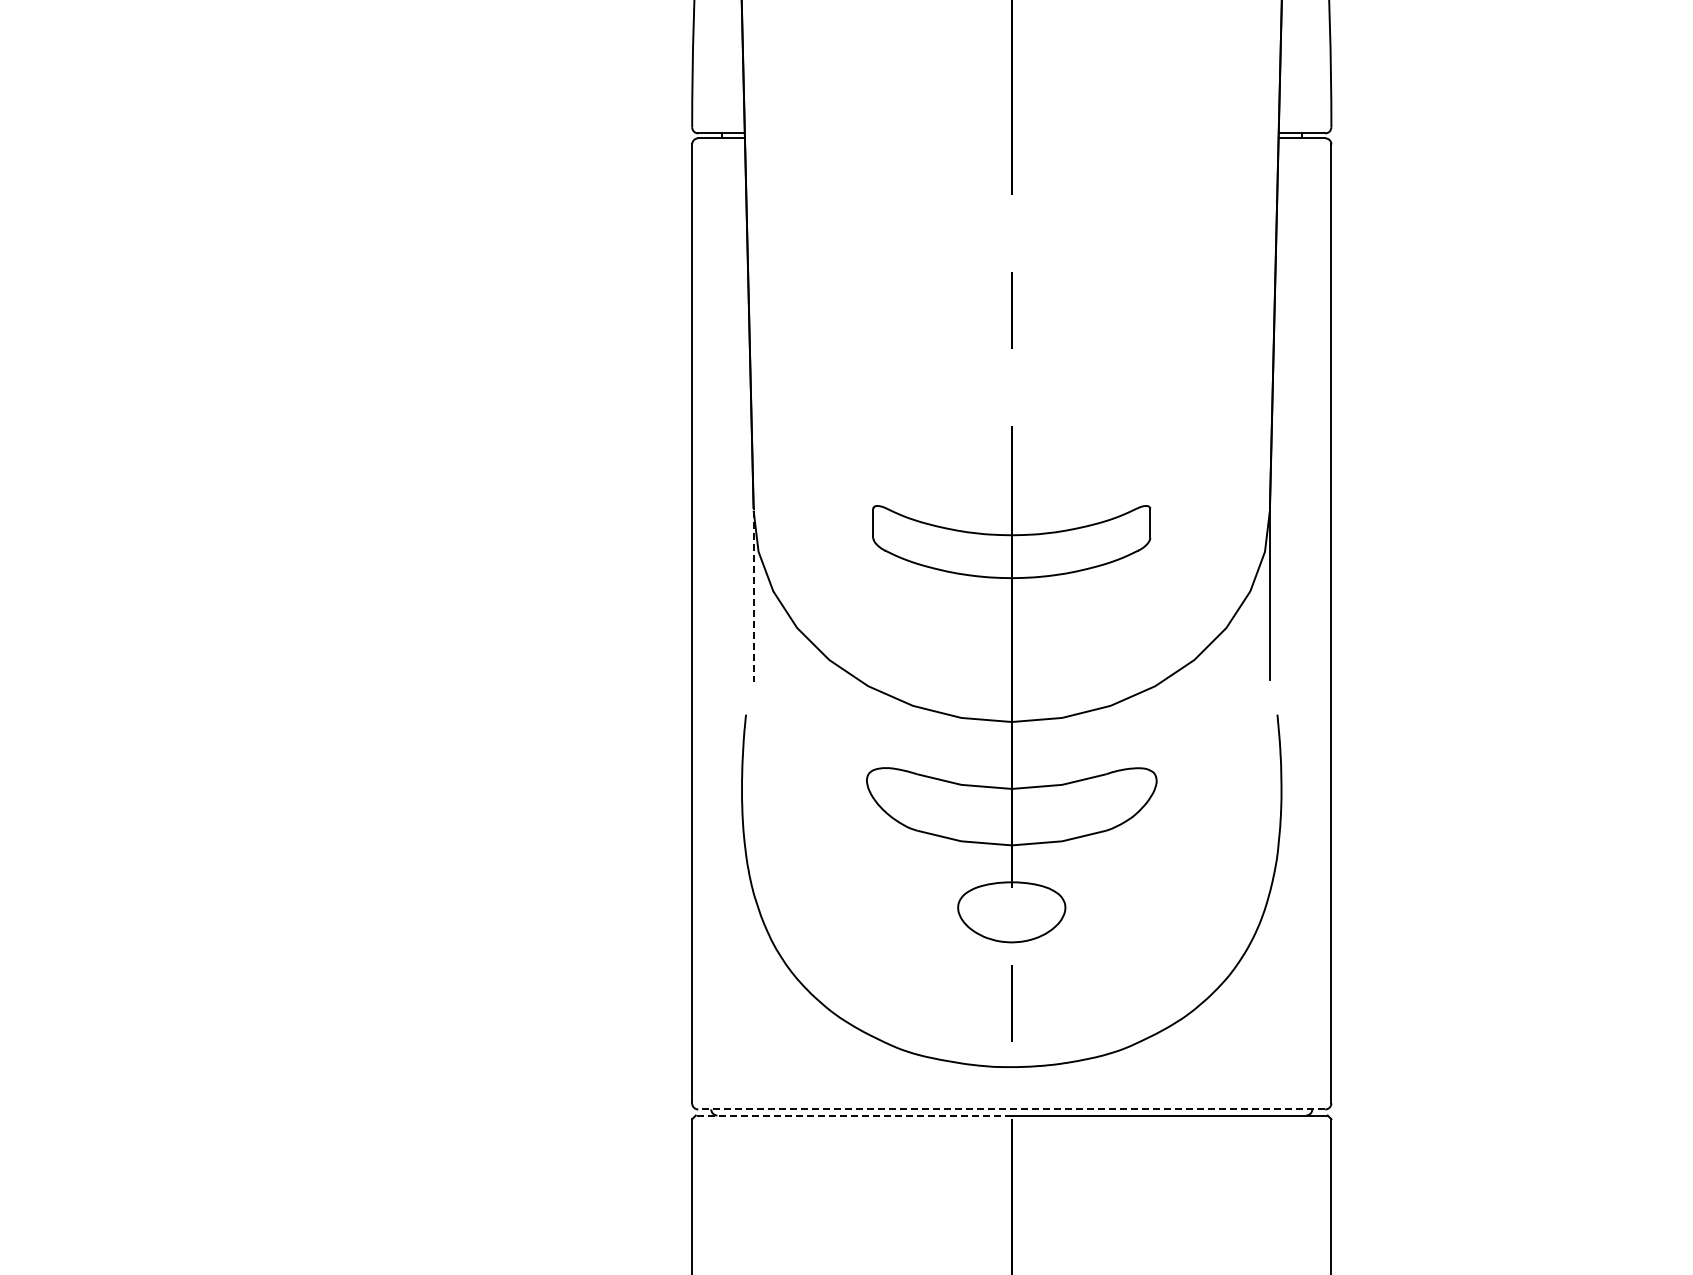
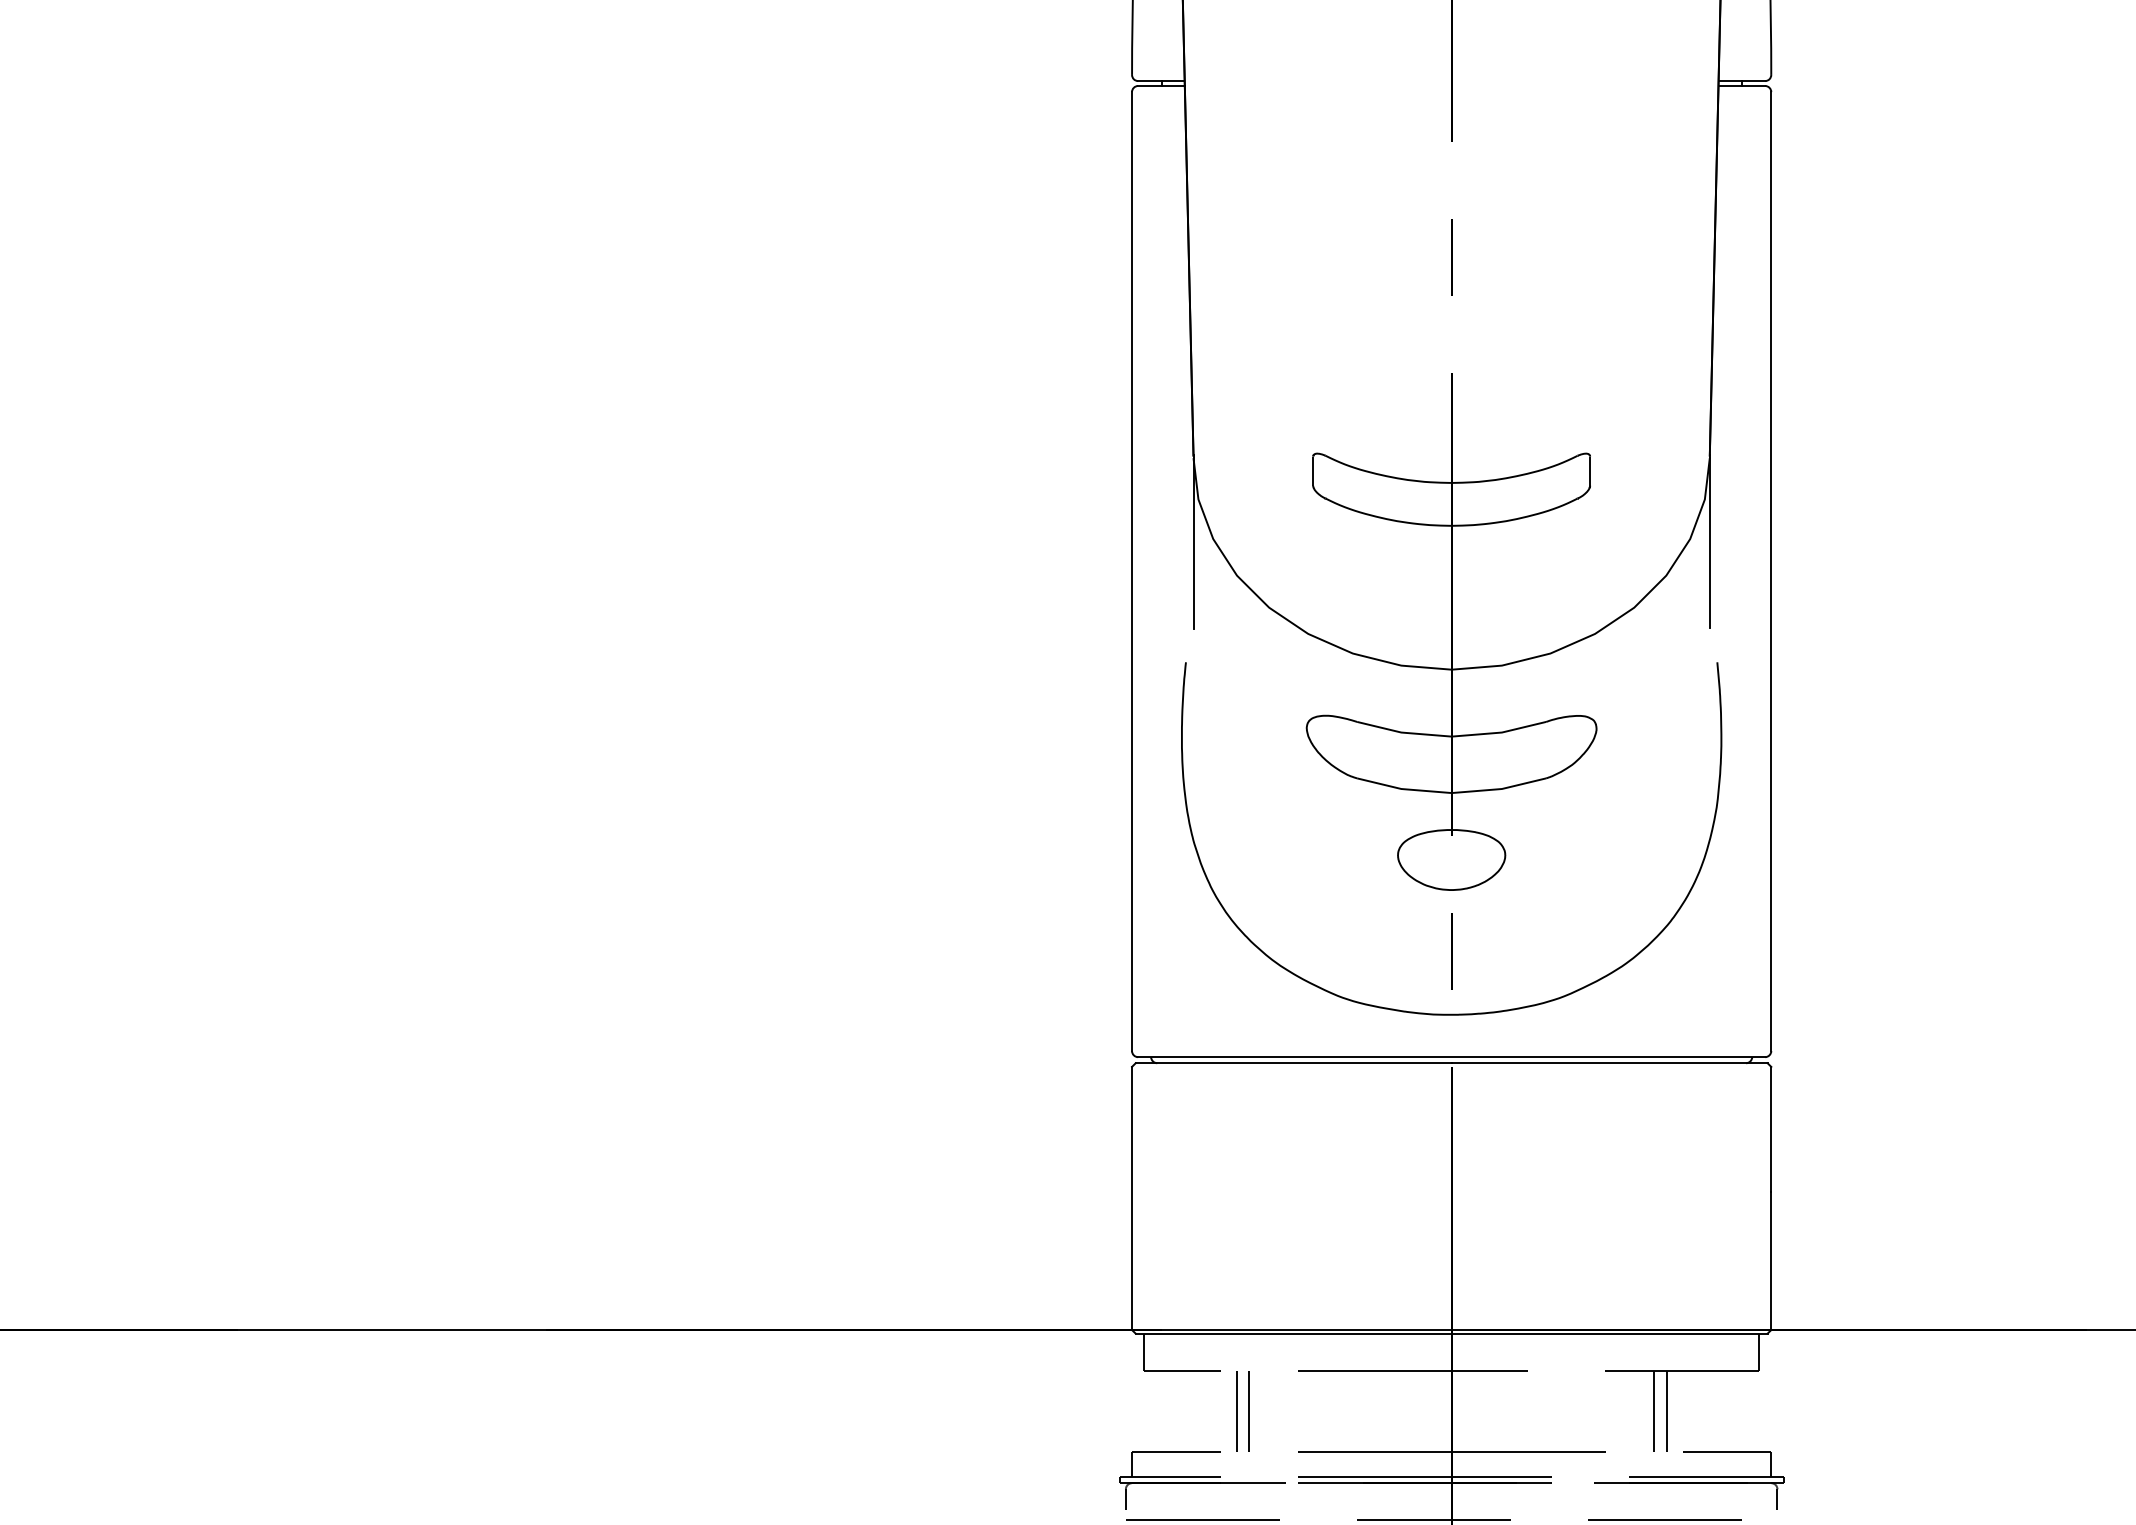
line: (753, 595) -> (1193, 543), dashed -> solid
line: (1011, 1109) -> (1451, 1057), dashed -> solid
line: (853, 1115) -> (1293, 1063), dashed -> solid

